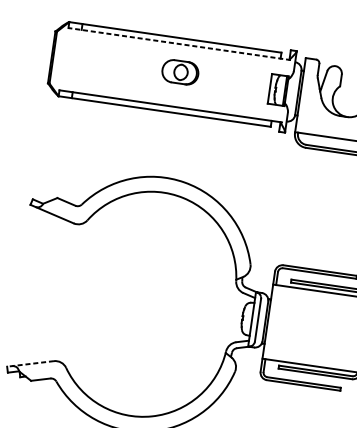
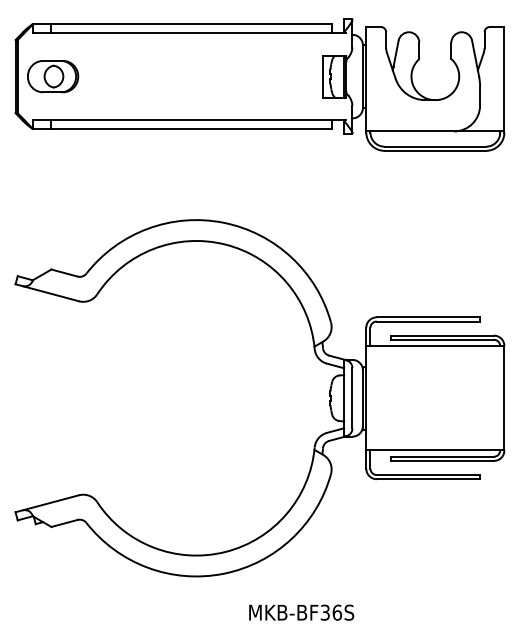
line: (179, 43) -> (189, 32), dashed -> solid
part: (180, 72) -> (53, 76), moved
line: (30, 363) -> (47, 503), dashed -> solid

